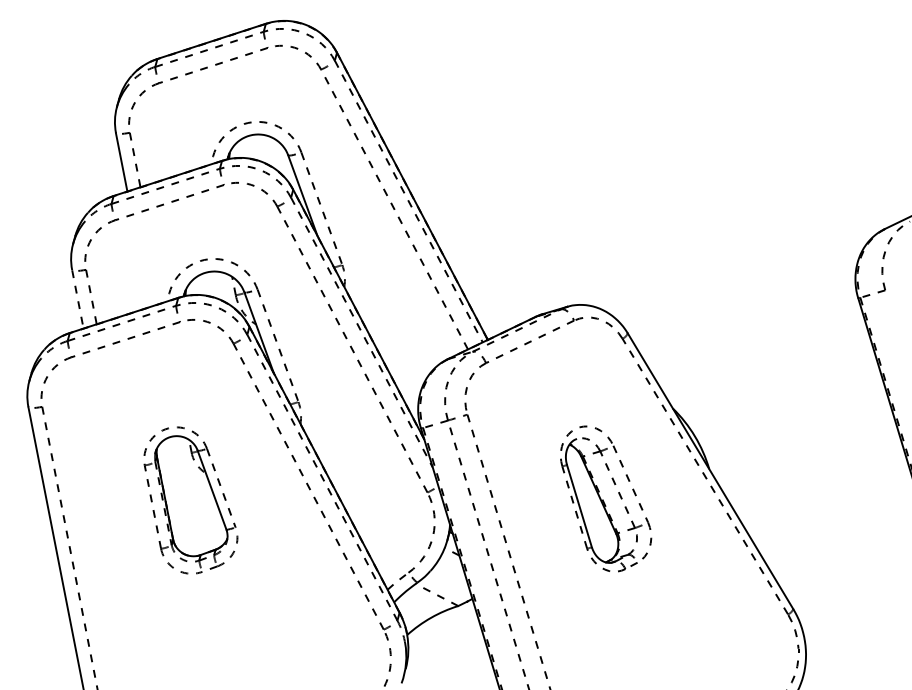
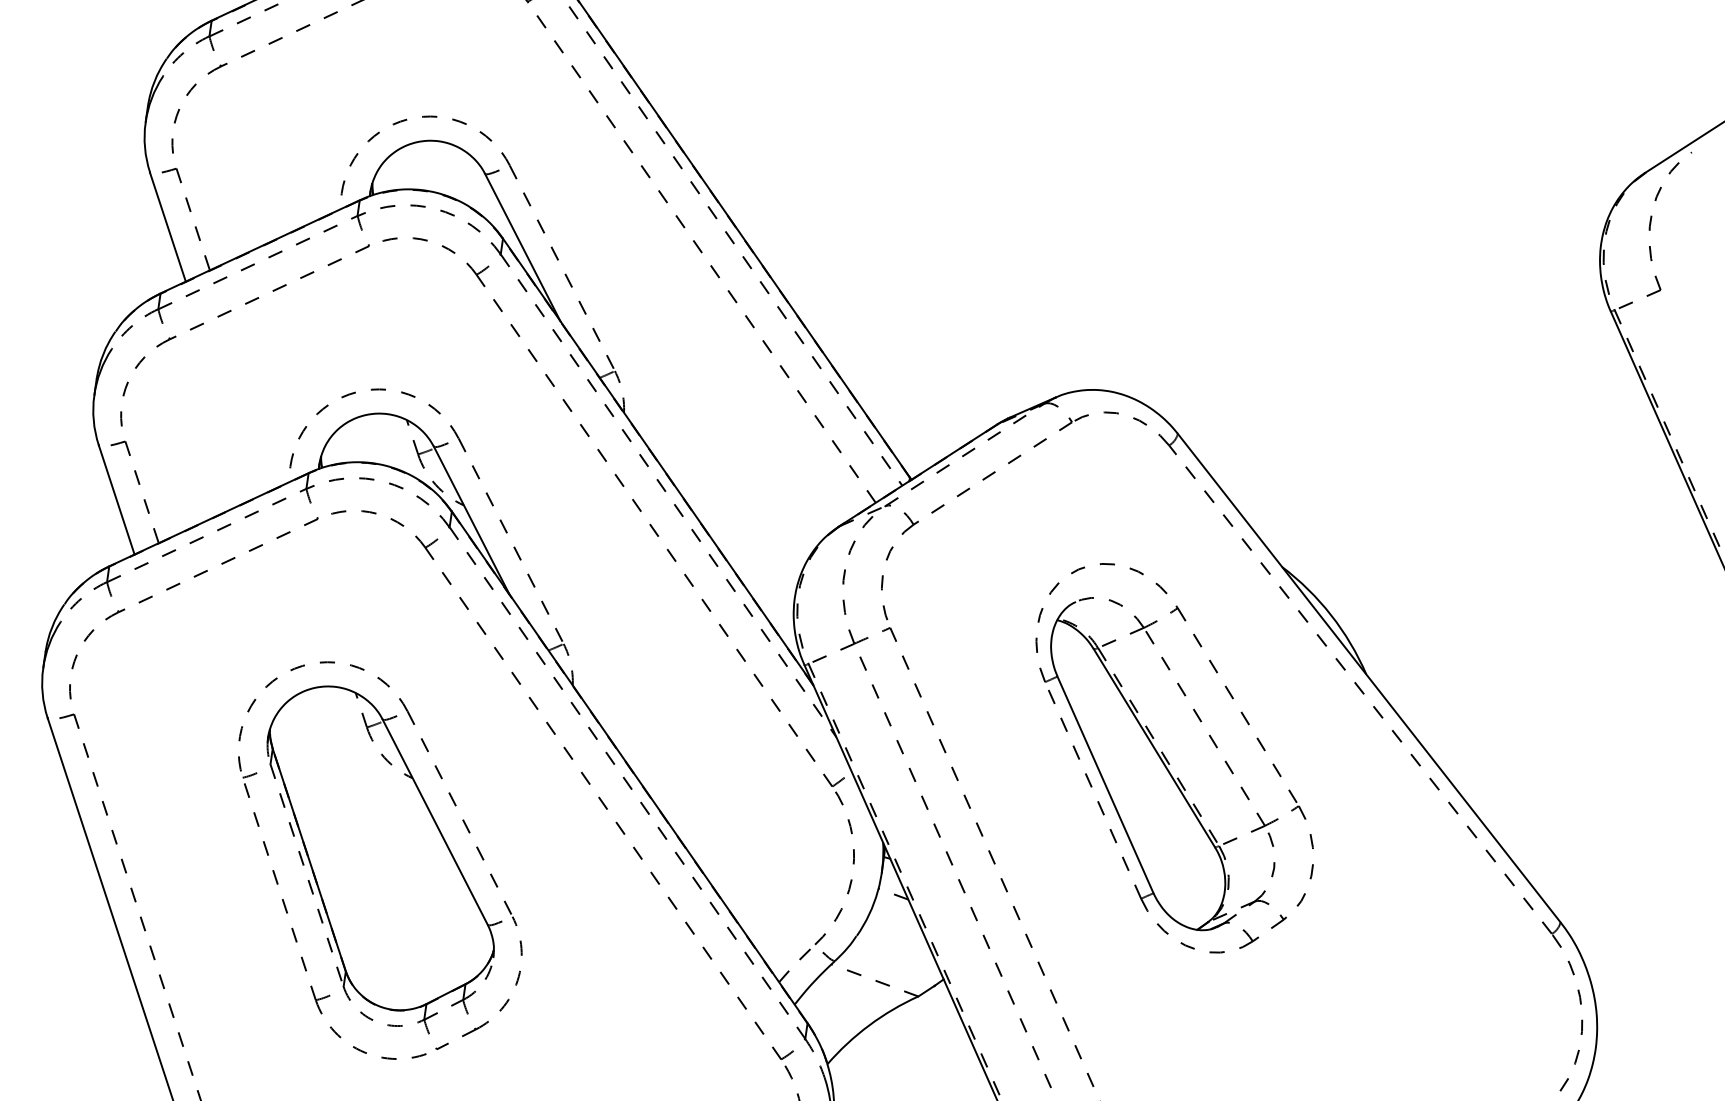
line: (77, 299) -> (116, 500), dashed -> solid
part: (605, 498) -> (1174, 755), size x1.43
part: (190, 500) -> (380, 858), size x1.43

